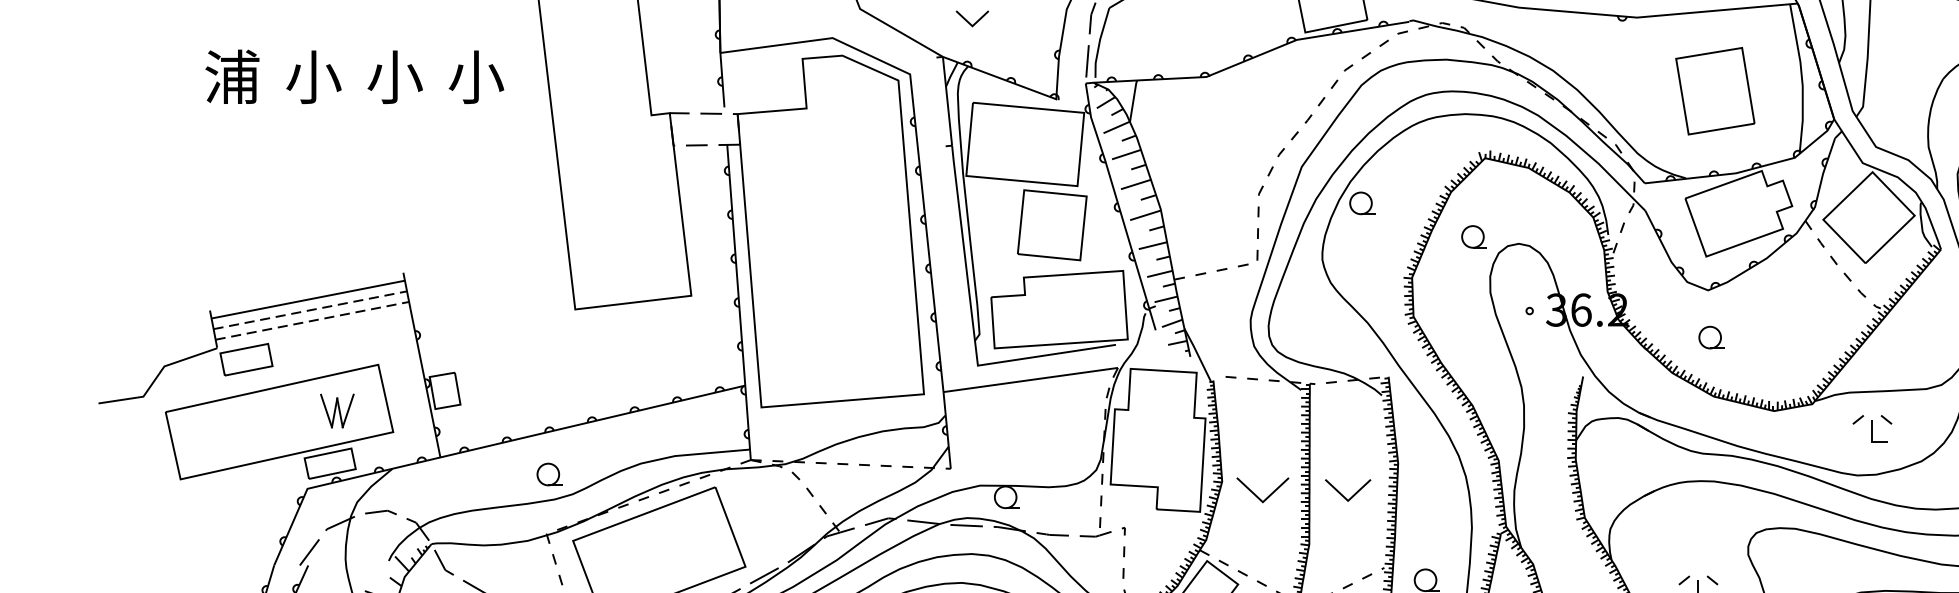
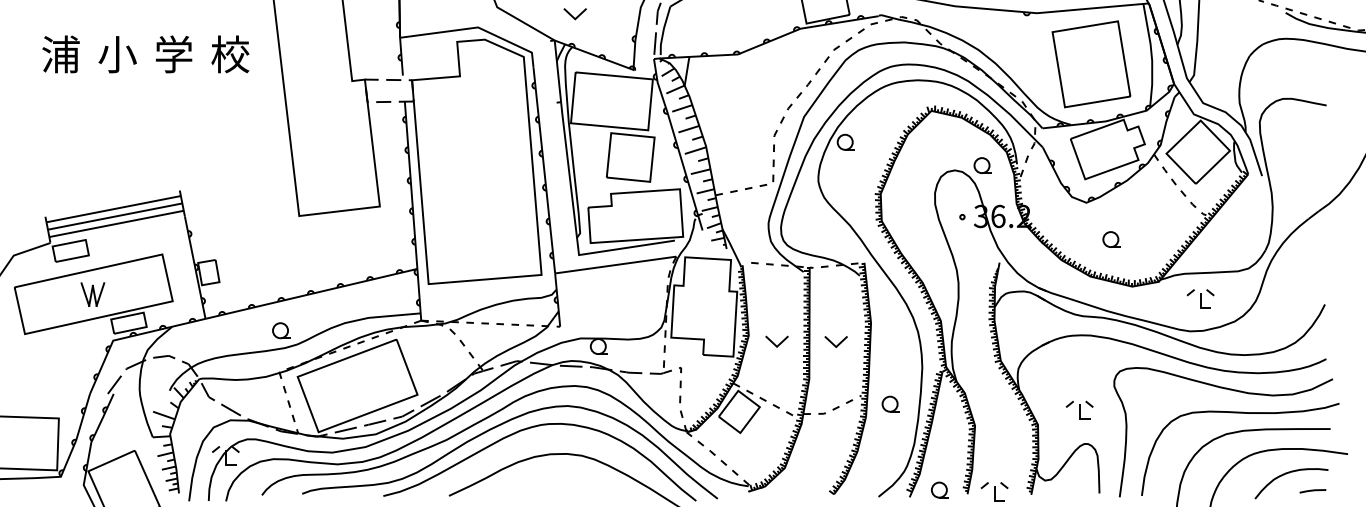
text: (395, 75) -> (174, 53), 小 -> 学
text: (476, 77) -> (230, 54), 小 -> 校
part: (1715, 91) -> (1091, 64), size x1.43
part: (1473, 236) -> (982, 165), moved
line: (310, 310) -> (115, 216), dashed -> solid
line: (313, 320) -> (117, 223), dashed -> solid
part: (1711, 337) -> (1111, 239), moved
part: (336, 410) -> (92, 294), moved
part: (1262, 490) -> (776, 341), size x0.62
part: (1346, 490) -> (835, 341), size x0.71

